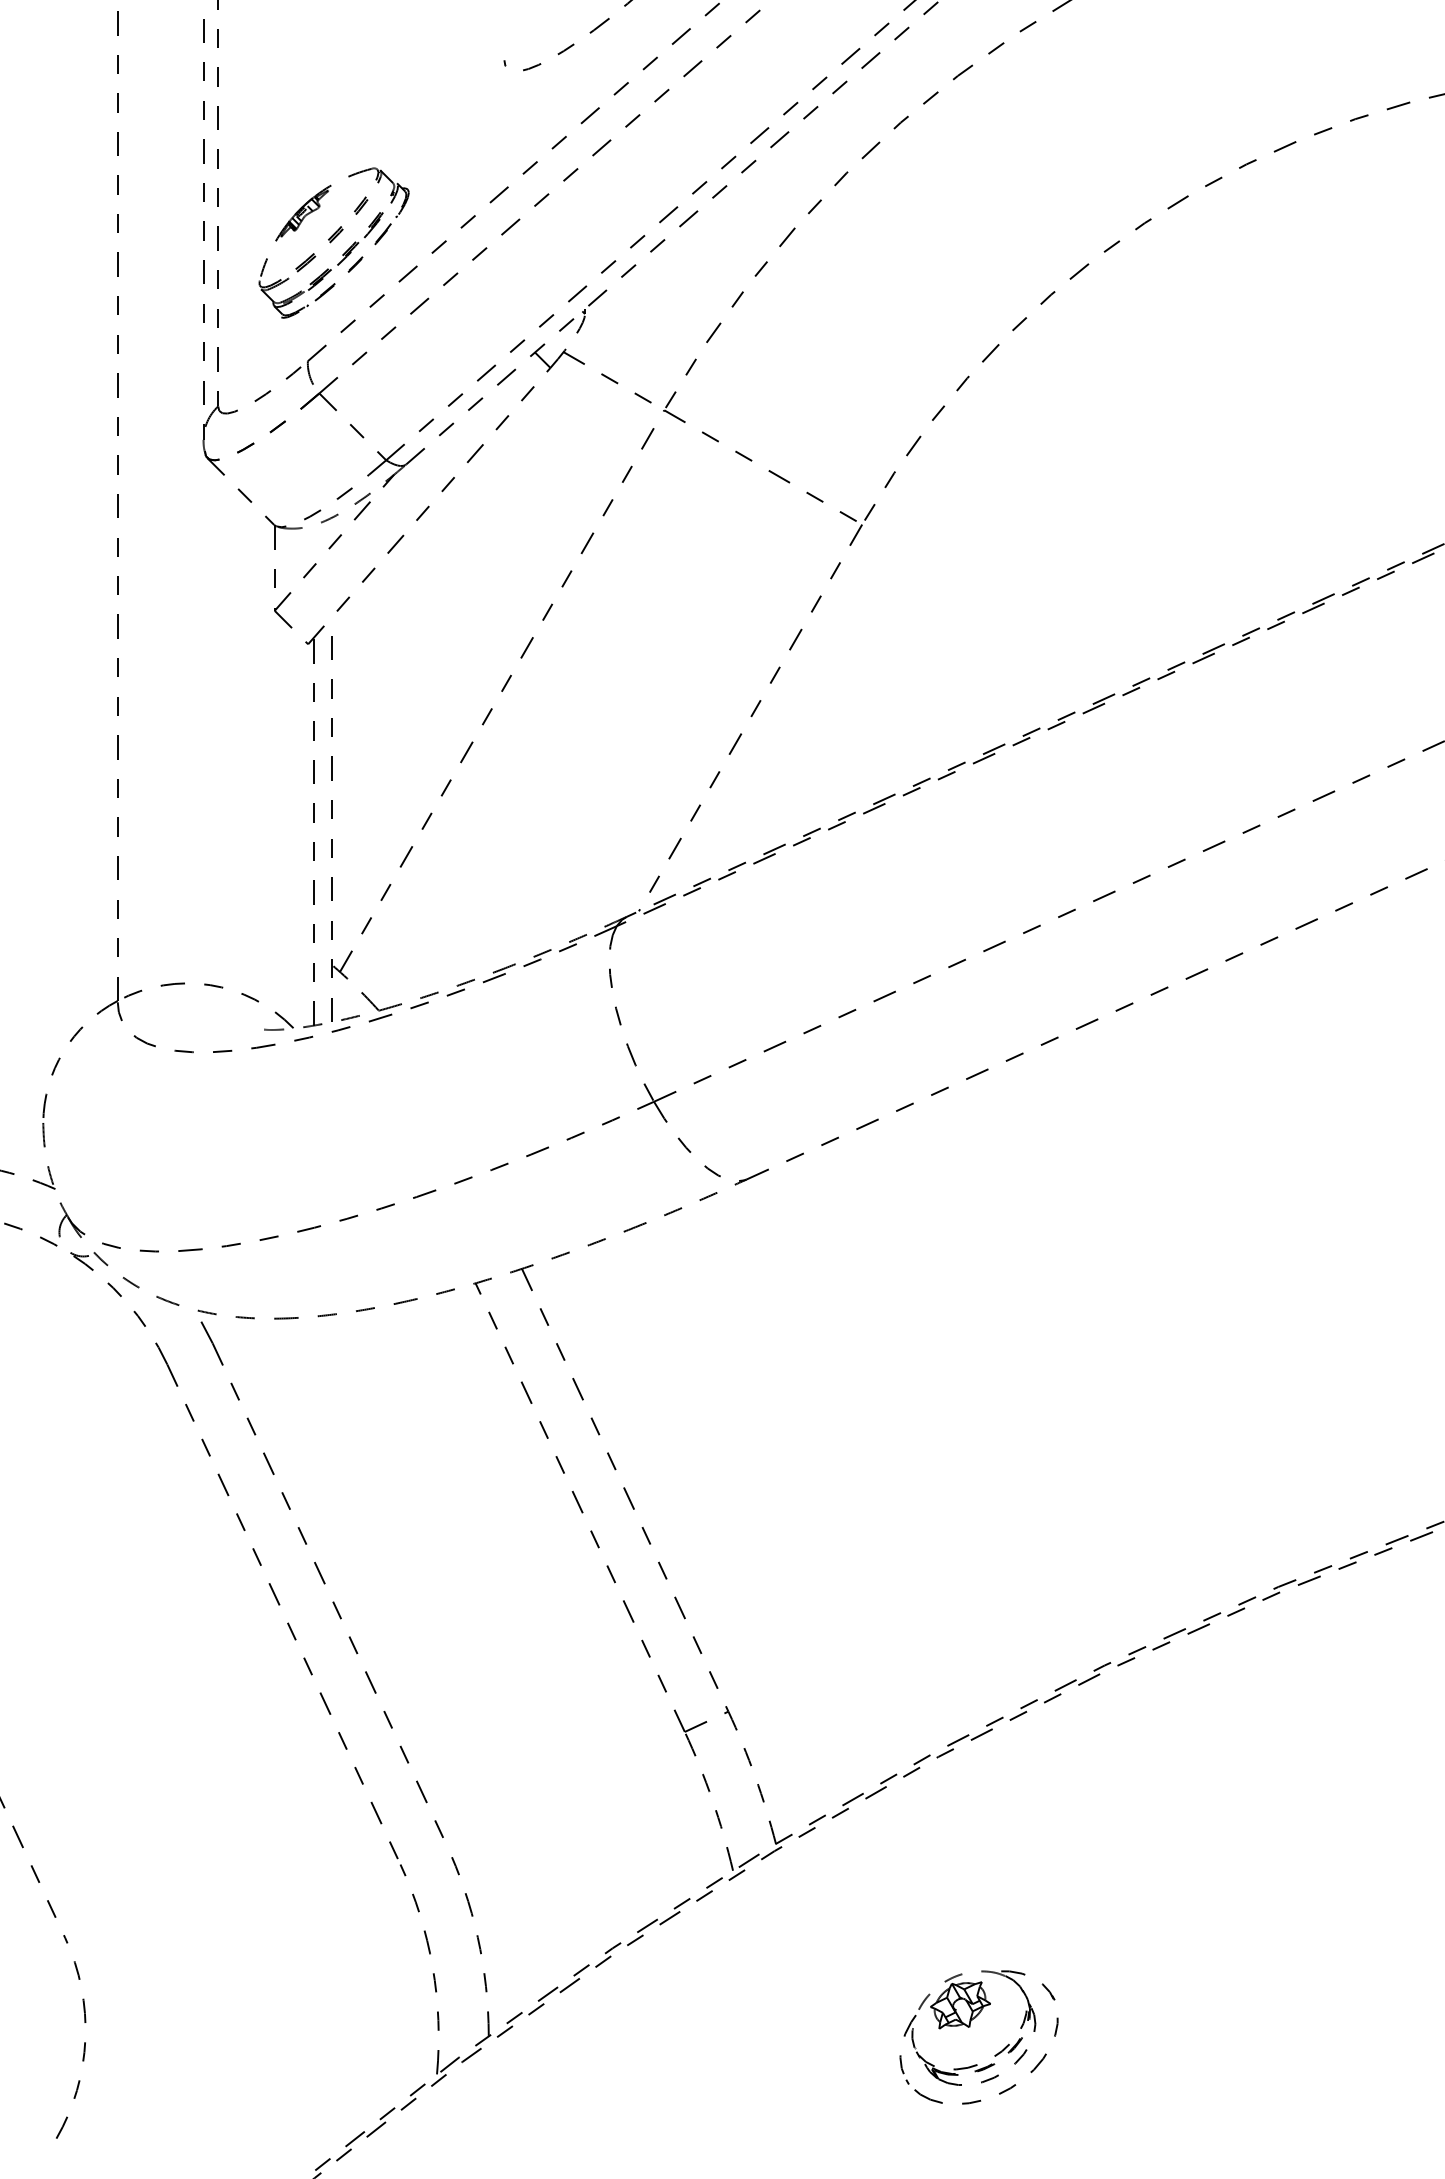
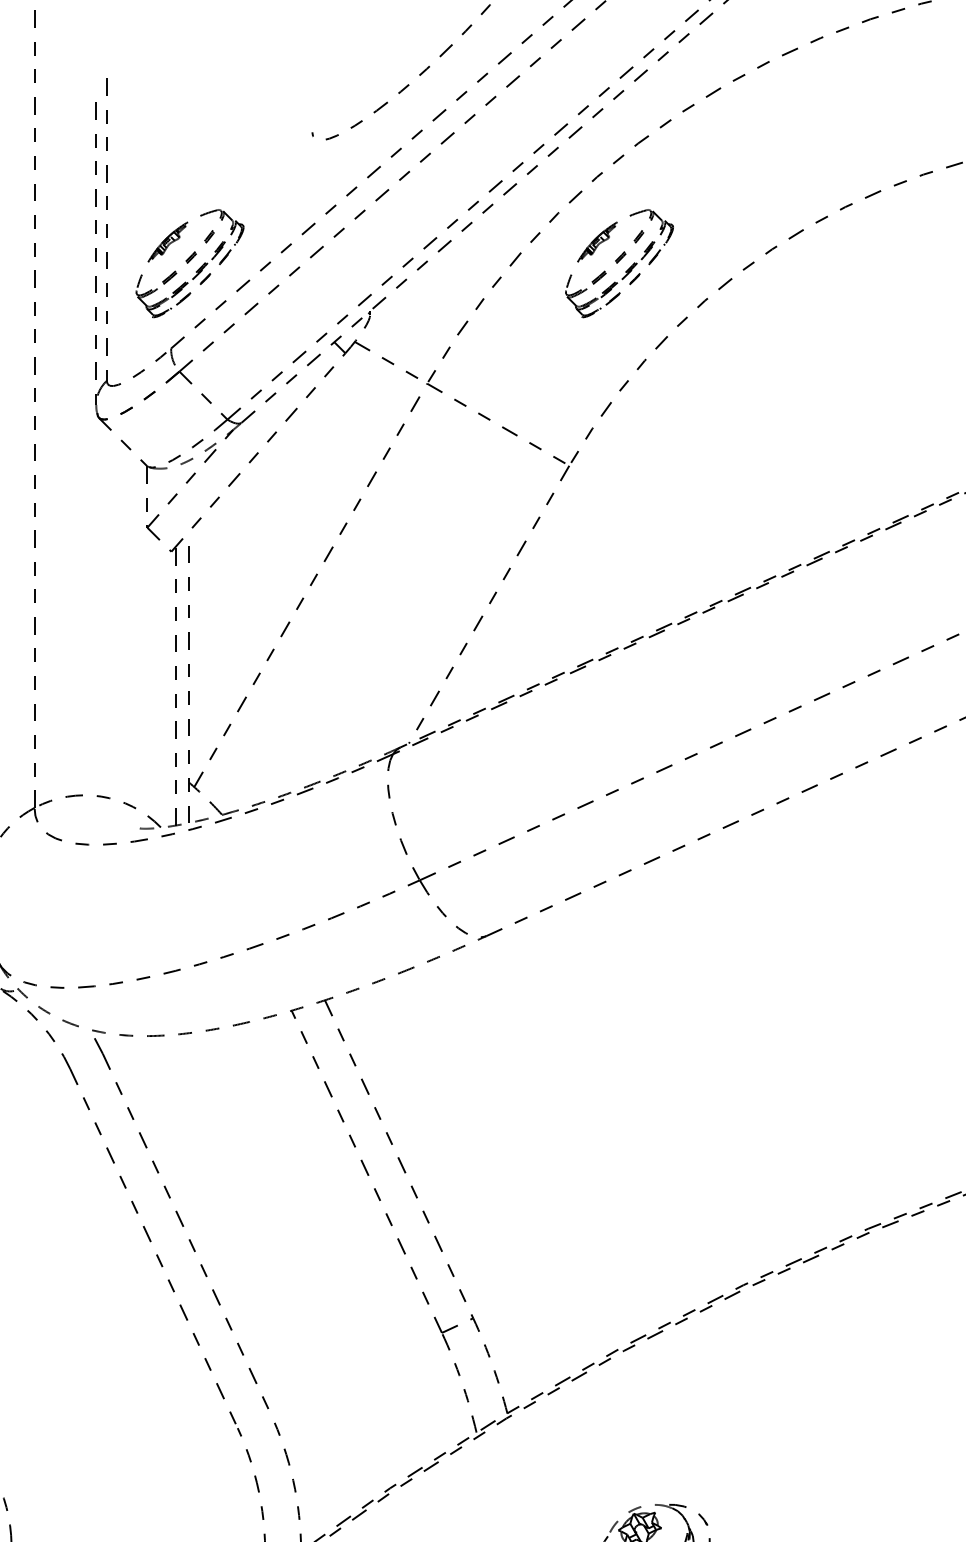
part: (931, 242) -> (619, 263), added

